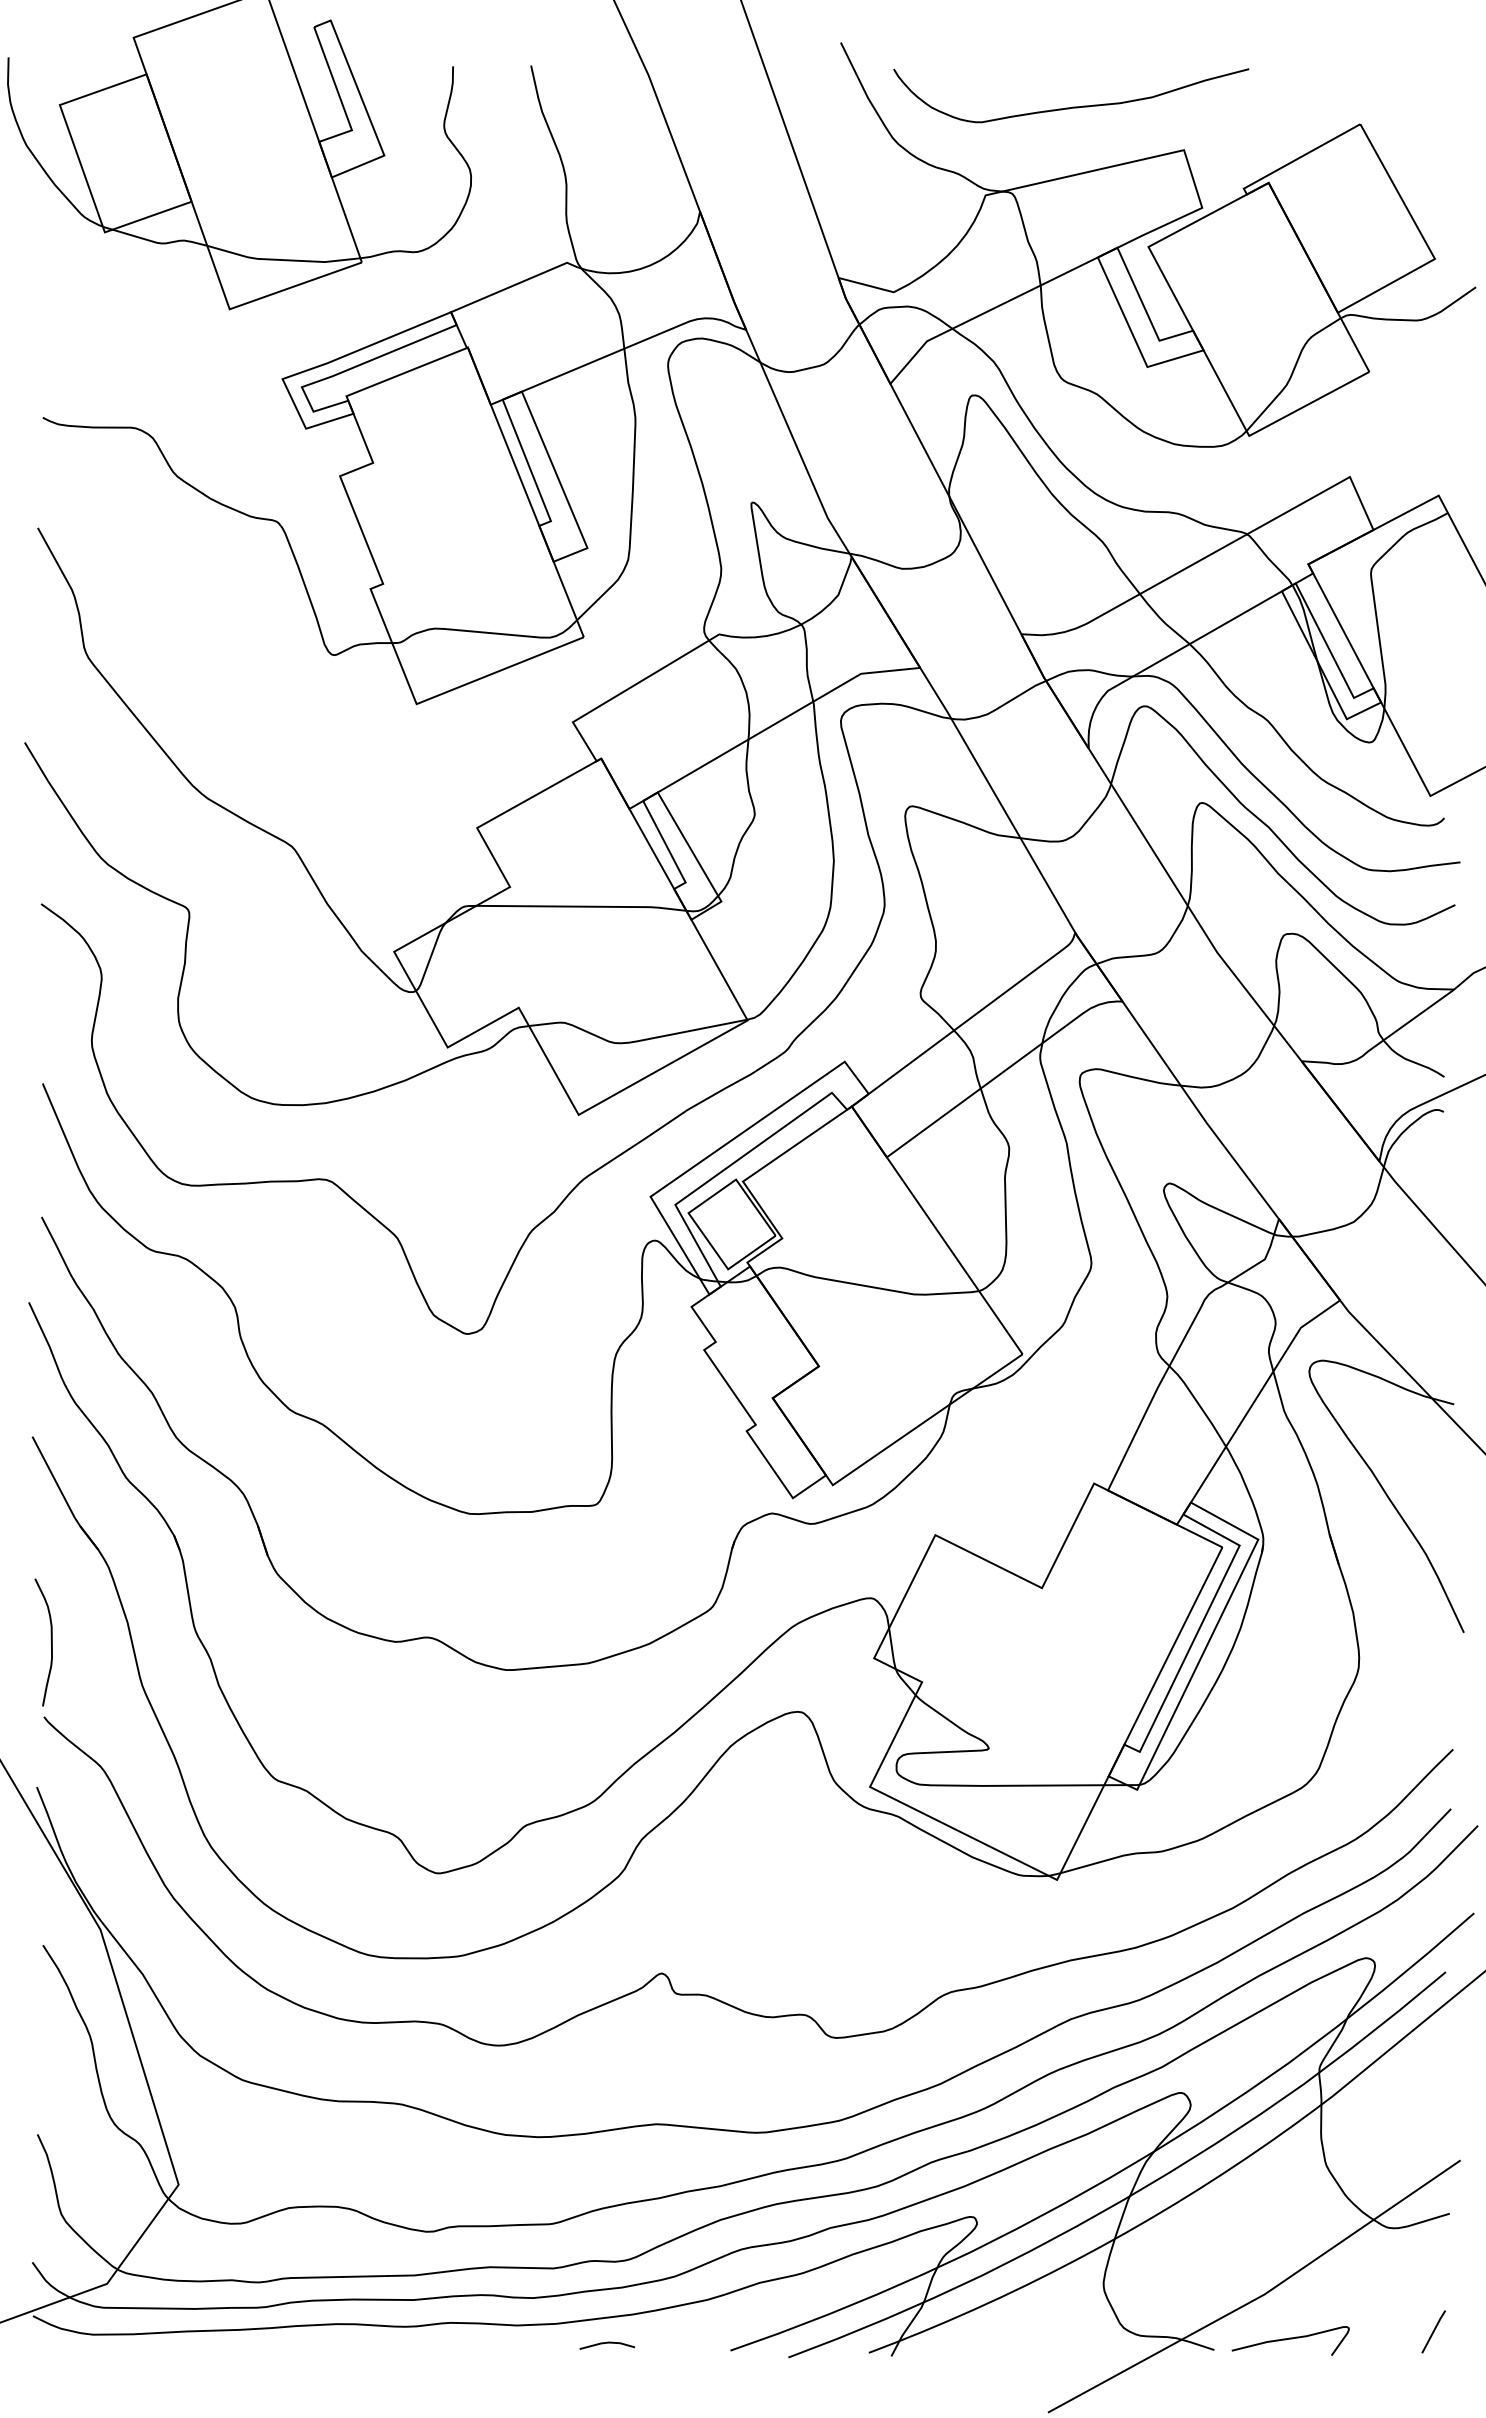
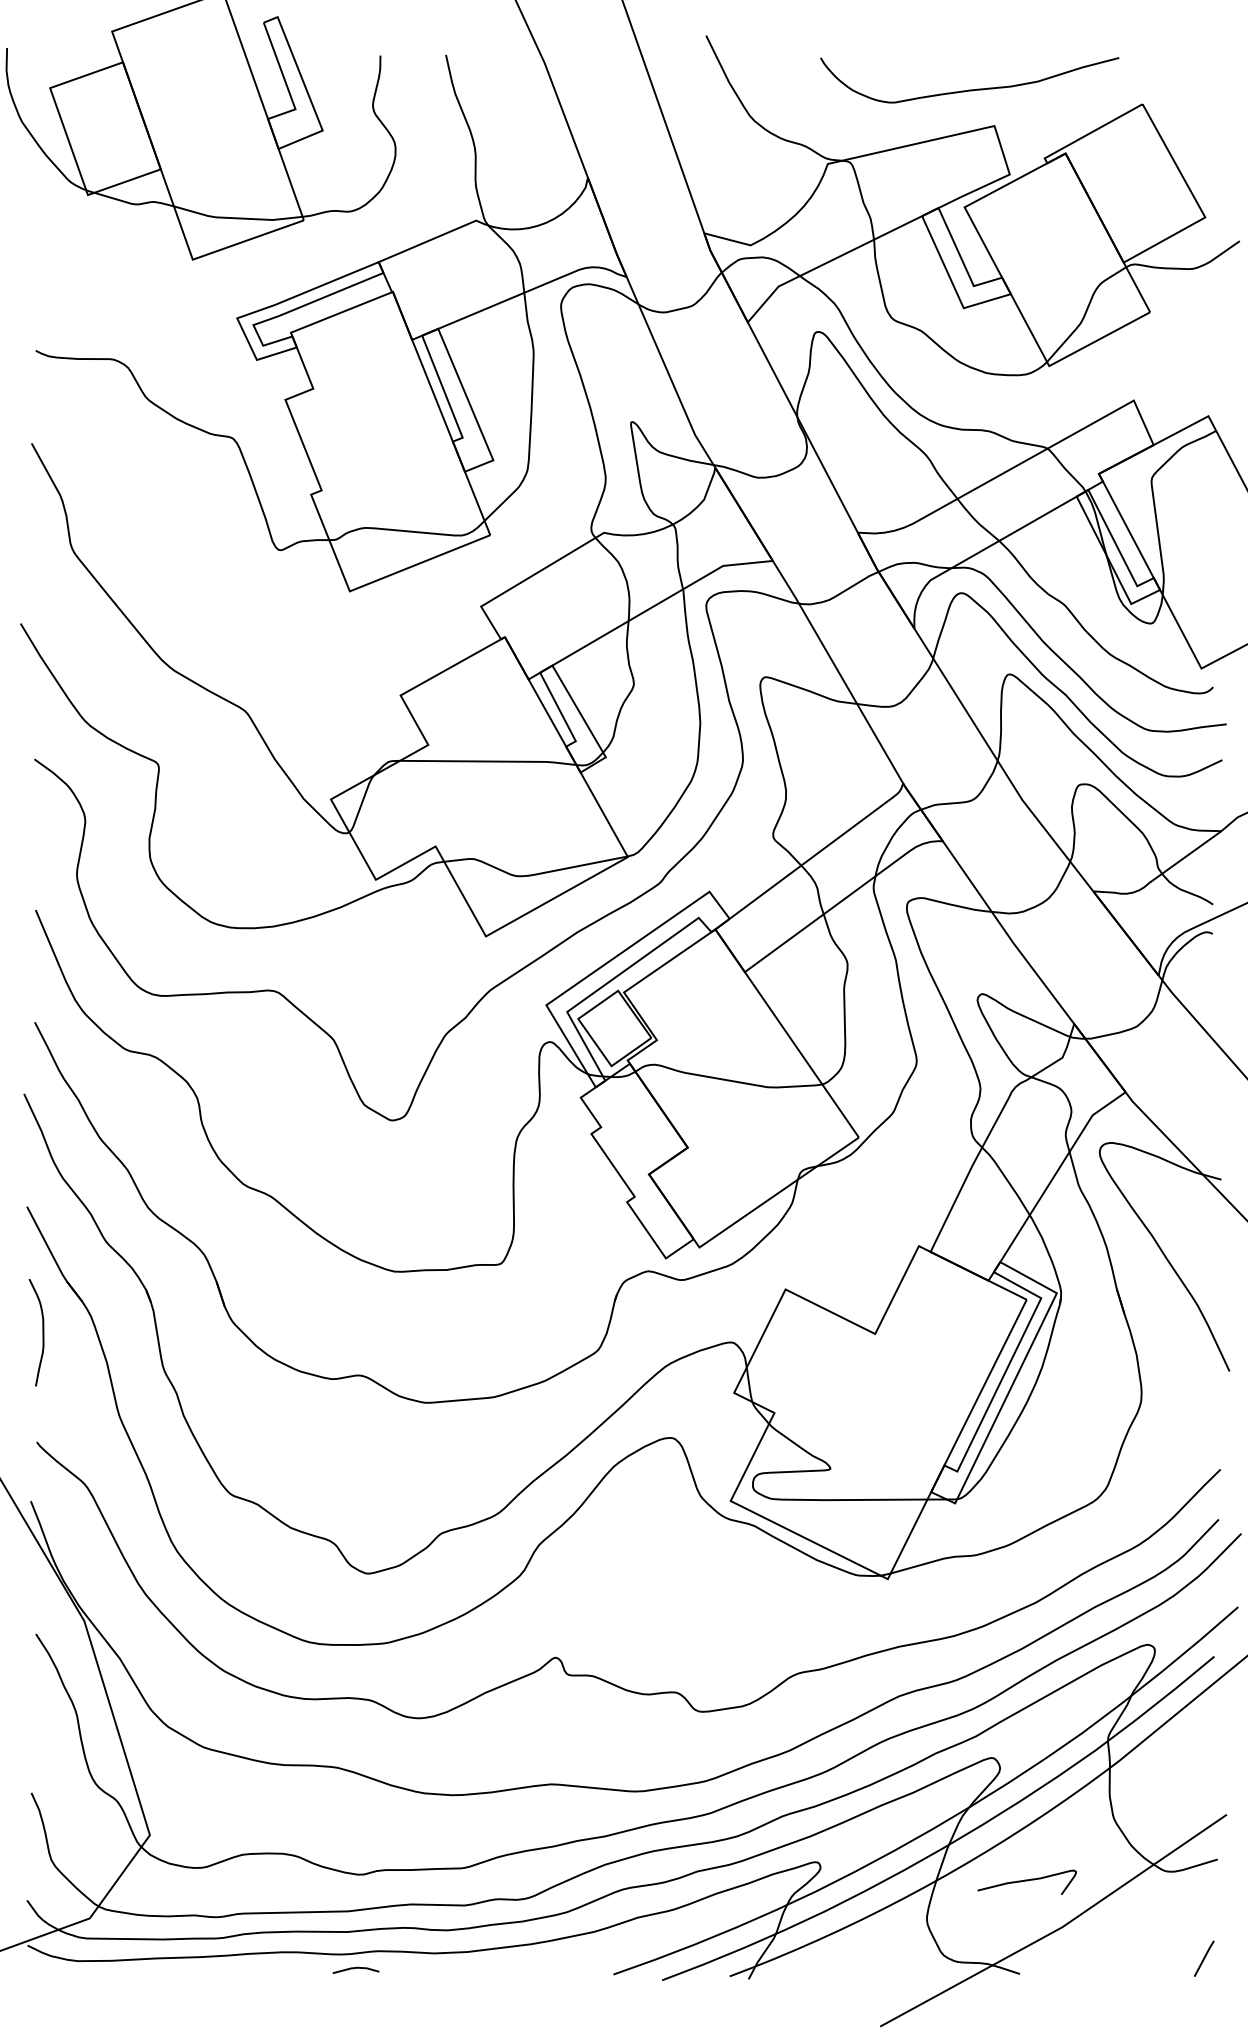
curve: (1070, 106) -> (969, 89), moved
curve: (50, 1642) -> (42, 1332), moved
curve: (1289, 2339) -> (1026, 1881), moved
line: (606, 2343) -> (355, 1968), moved

